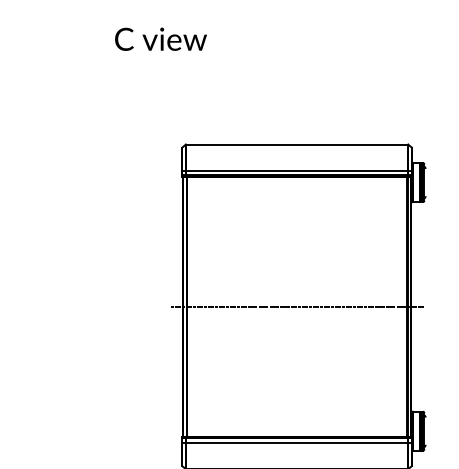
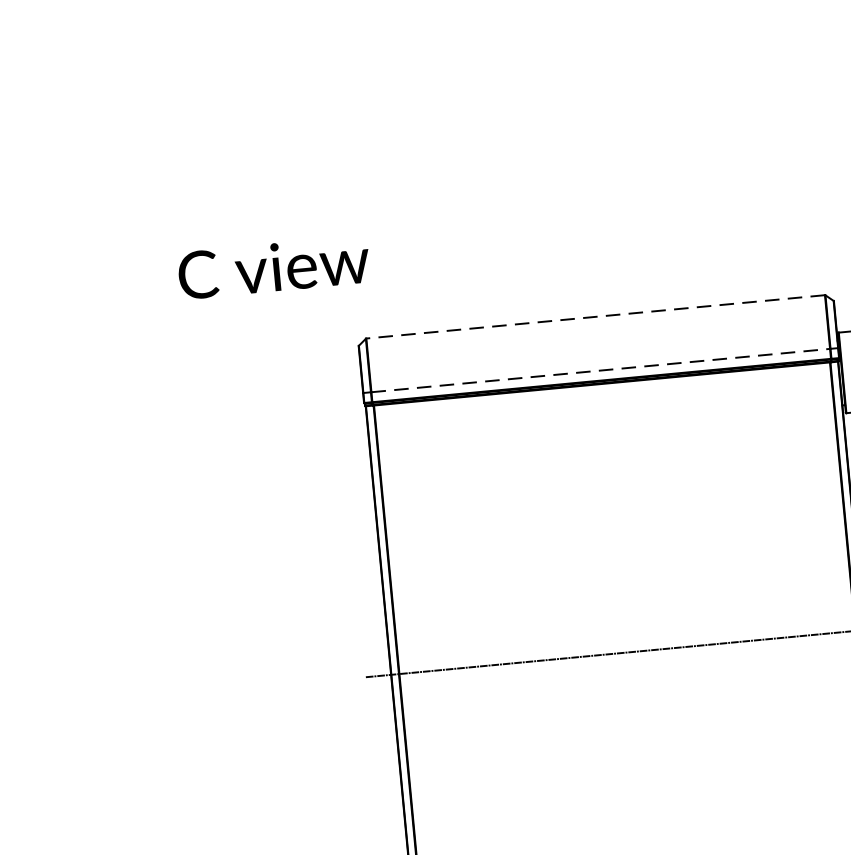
text: (160, 38) -> (272, 266), moved
line: (297, 144) -> (596, 316), solid -> dashed
line: (297, 170) -> (601, 370), solid -> dashed

